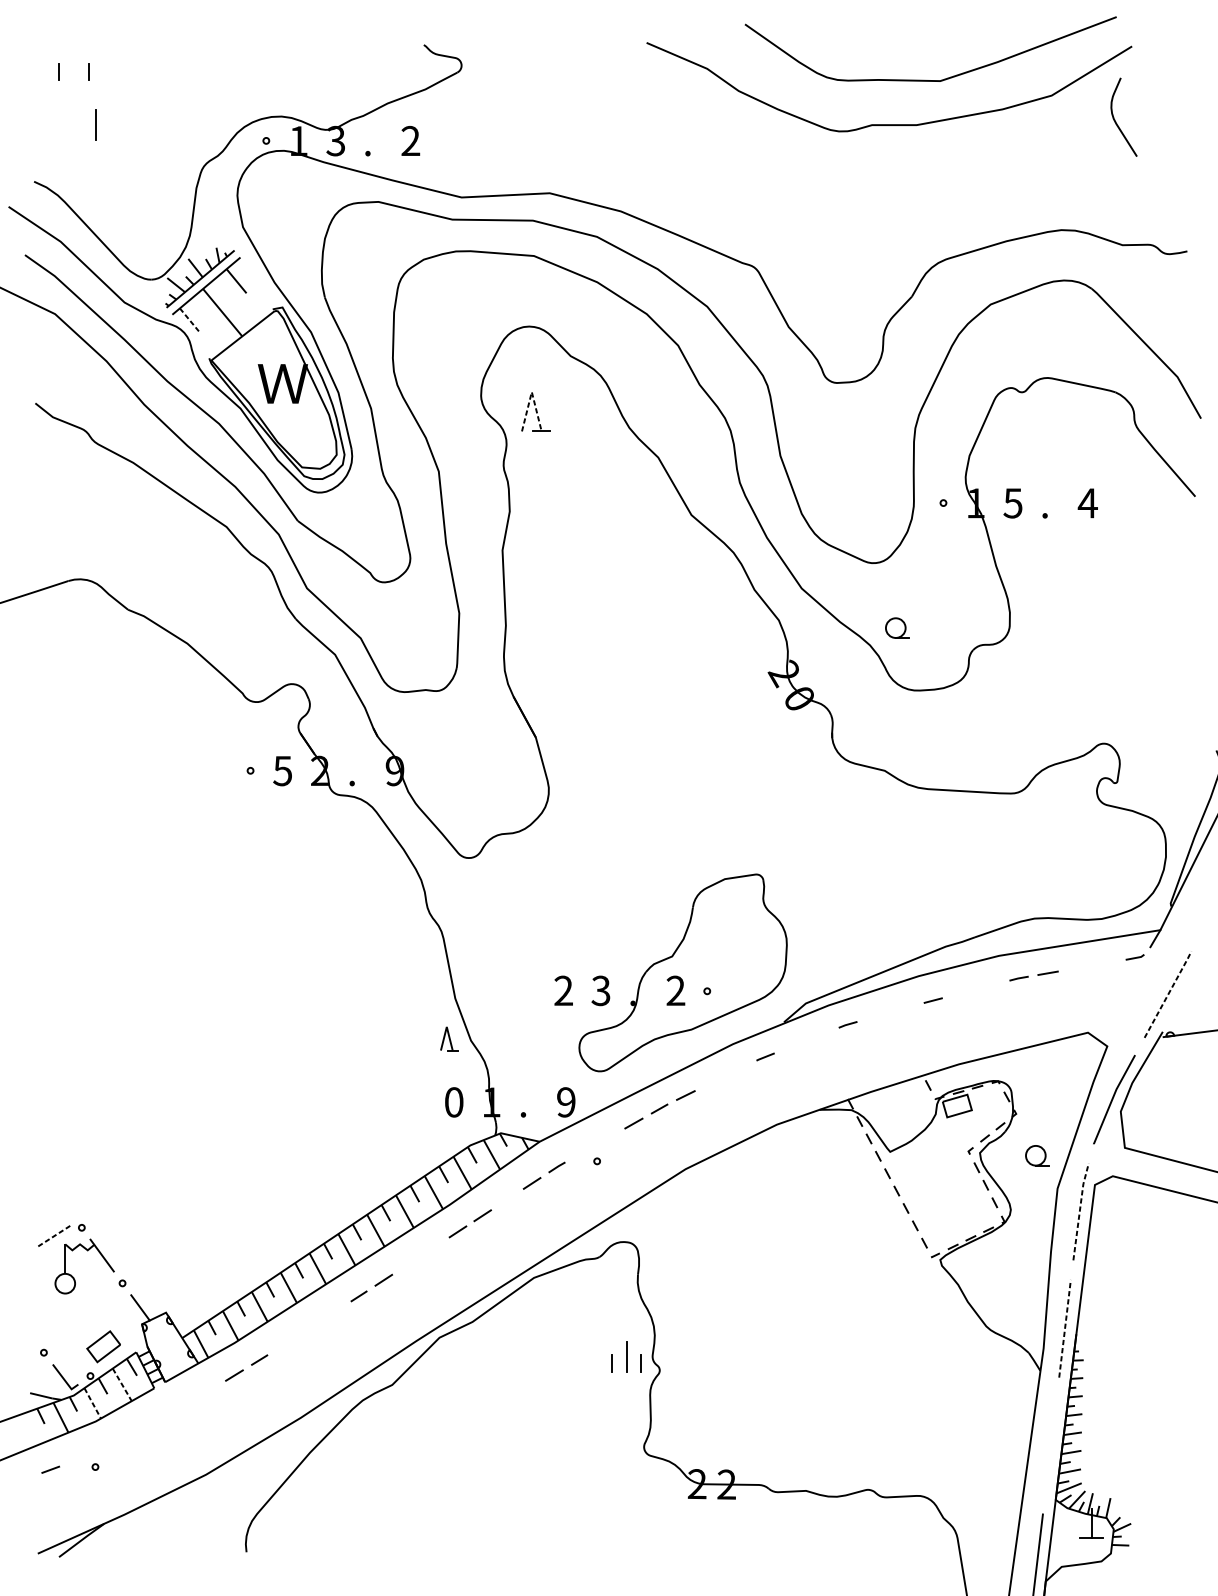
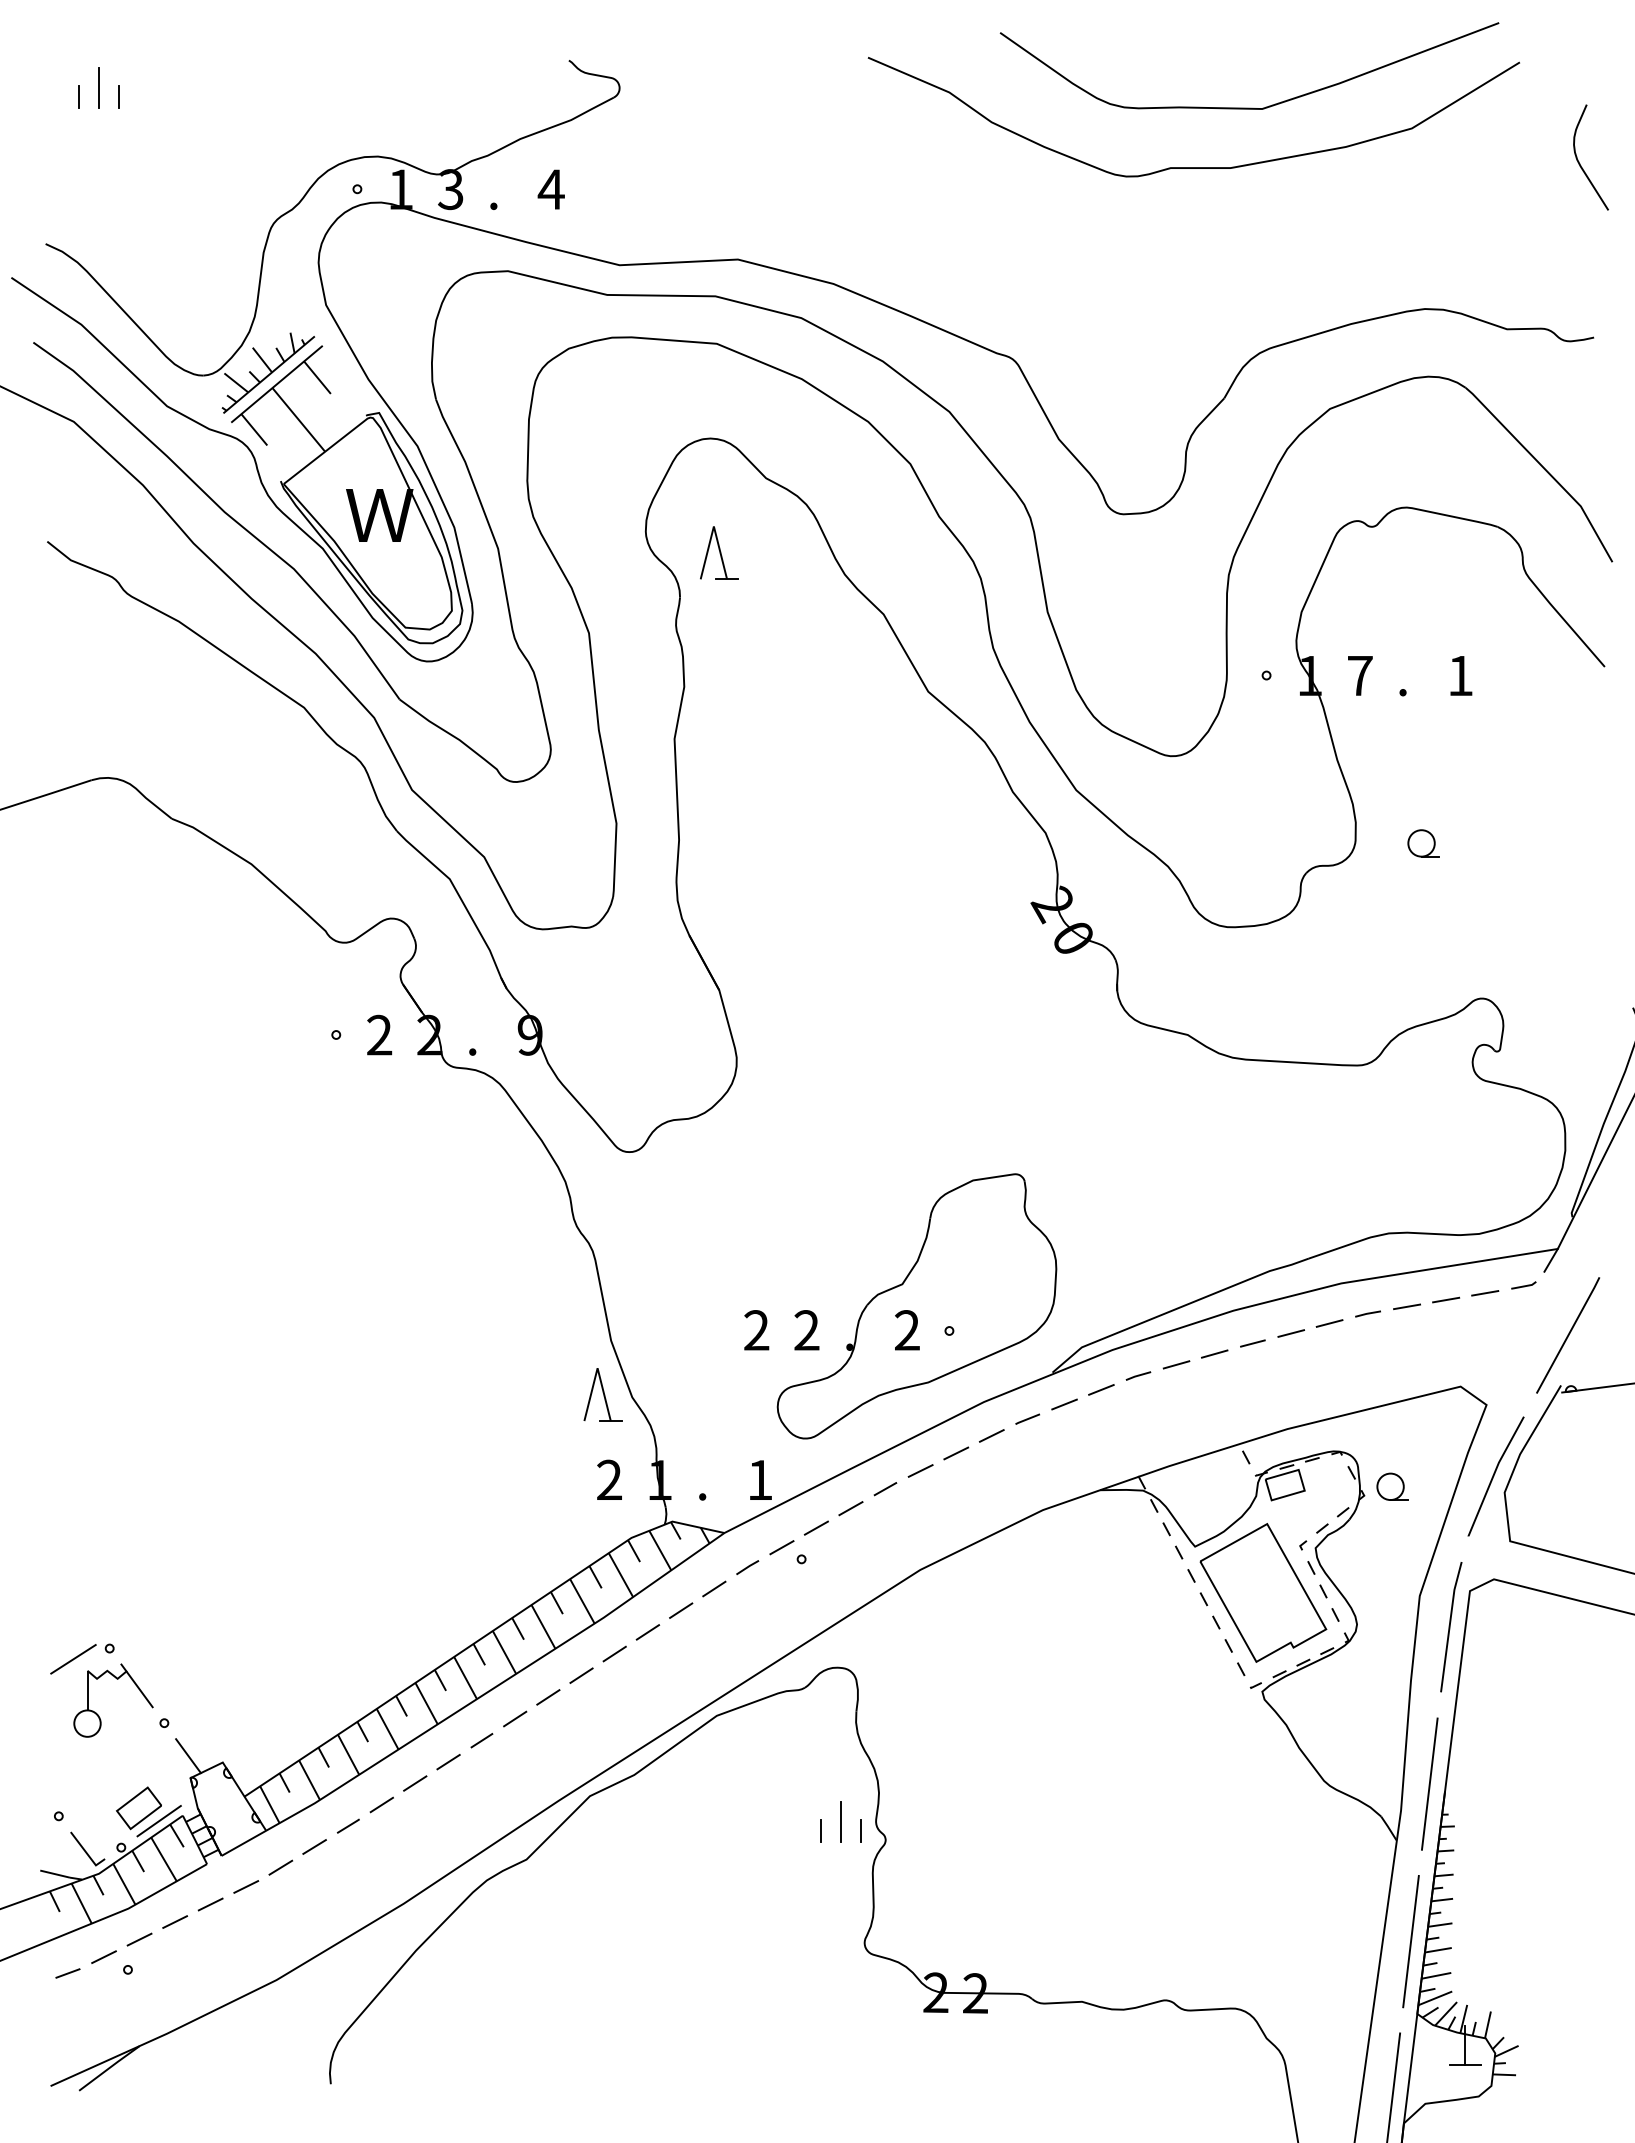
curve: (1116, 121) -> (1580, 163), moved
line: (95, 124) -> (98, 87), moved
text: (410, 141) -> (550, 189), 2 -> 4
line: (189, 320) -> (254, 430), dashed -> solid
line: (531, 392) -> (713, 526), dashed -> solid
text: (1012, 503) -> (1359, 676), 5 -> 7
text: (1087, 503) -> (1460, 675), 4 -> 1
part: (897, 628) -> (1423, 843), moved
text: (282, 770) -> (379, 1034), 5 -> 2
line: (1106, 963) -> (1485, 1293), added
line: (1077, 967) -> (1446, 1299), added
line: (990, 985) -> (1329, 1323), added
text: (600, 990) -> (806, 1330), 3 -> 2
line: (962, 993) -> (1291, 1333), added
line: (1168, 993) -> (1568, 1334), dashed -> solid
line: (904, 1008) -> (1214, 1353), added
line: (876, 1016) -> (1176, 1364), added
line: (820, 1034) -> (1101, 1389), added
part: (448, 1038) -> (602, 1394), size x1.67
line: (792, 1046) -> (1064, 1404), added
line: (738, 1069) -> (991, 1435), added
line: (712, 1082) -> (956, 1453), added
text: (454, 1101) -> (609, 1479), 0 -> 2
text: (565, 1101) -> (759, 1479), 9 -> 1
line: (607, 1137) -> (815, 1527), added
line: (582, 1152) -> (781, 1547), added
part: (1037, 1155) -> (1392, 1486), moved
part: (941, 1186) -> (1263, 1592), added
line: (507, 1199) -> (681, 1610), added
line: (1079, 1211) -> (1449, 1626), dashed -> solid
line: (54, 1235) -> (73, 1659), dashed -> solid
line: (433, 1247) -> (581, 1675), added
line: (408, 1264) -> (548, 1697), added
line: (334, 1311) -> (448, 1761), added
line: (309, 1328) -> (415, 1783), added
line: (1064, 1328) -> (1429, 1783), dashed -> solid
line: (284, 1343) -> (381, 1804), added
line: (118, 1355) -> (158, 1820), added
line: (122, 1384) -> (164, 1859), dashed -> solid
line: (209, 1390) -> (280, 1867), added
line: (92, 1403) -> (124, 1884), dashed -> solid
line: (183, 1405) -> (246, 1886), added
line: (156, 1418) -> (210, 1904), added
line: (130, 1431) -> (174, 1921), added
line: (104, 1444) -> (139, 1939), added
line: (1050, 1445) -> (1410, 1941), added
line: (77, 1457) -> (103, 1957), added

